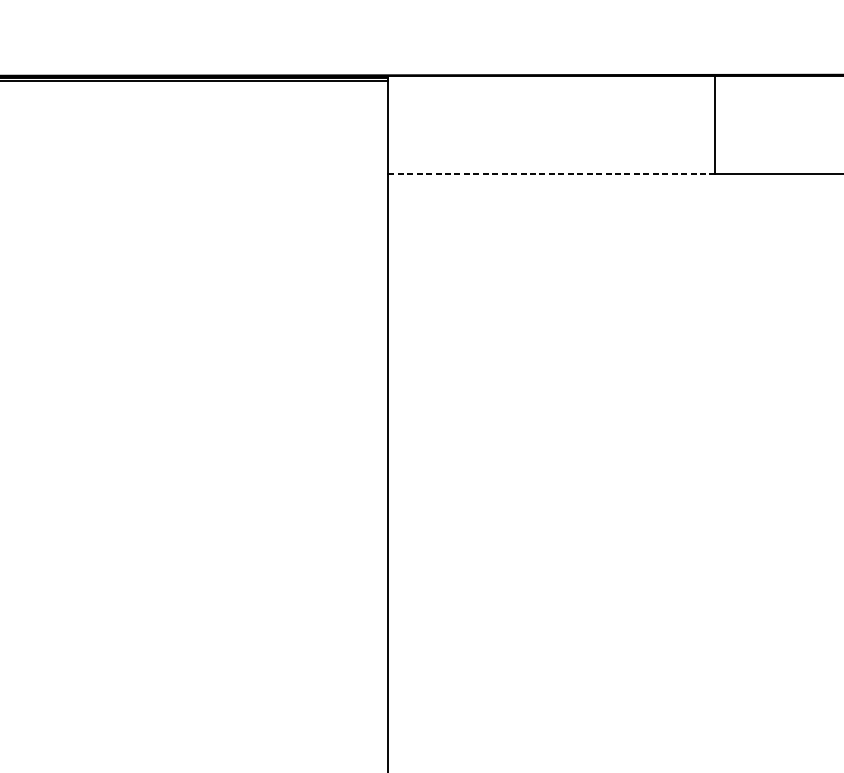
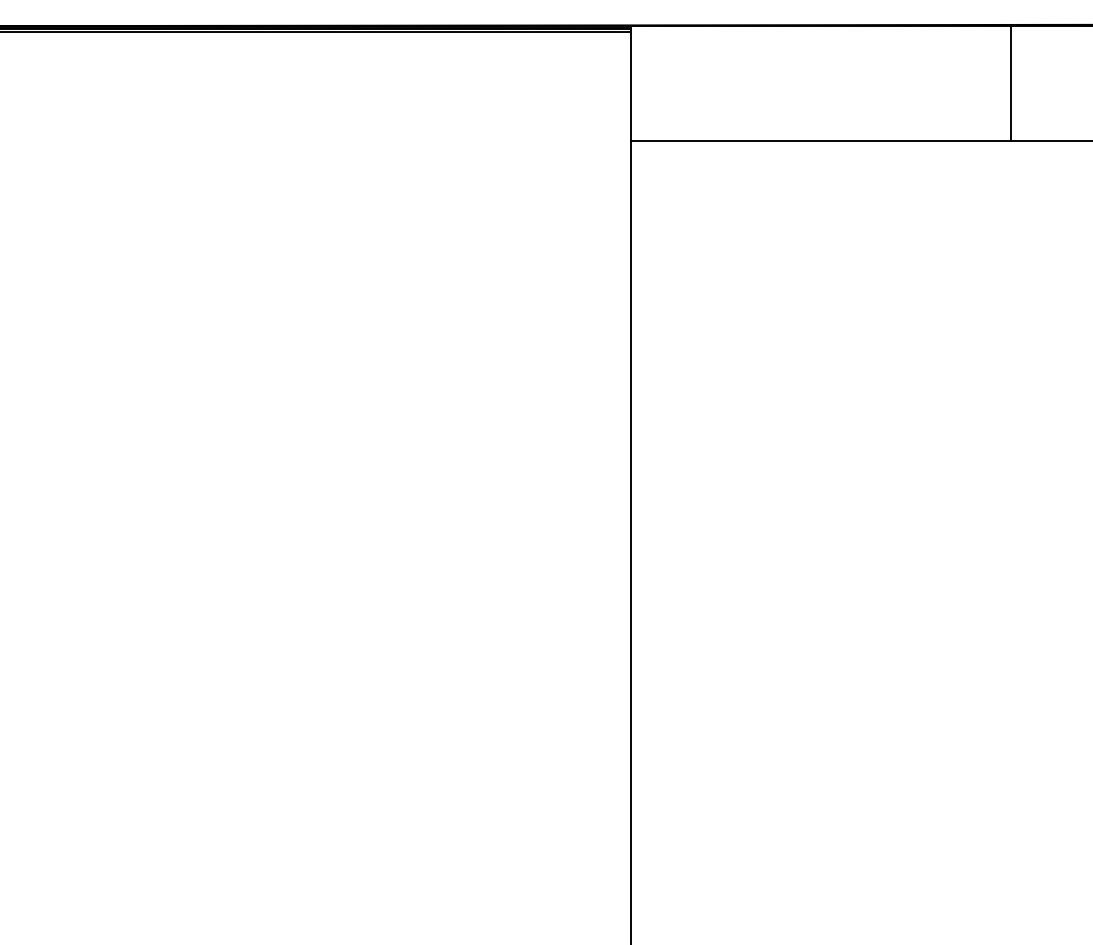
line: (551, 174) -> (820, 140), dashed -> solid

